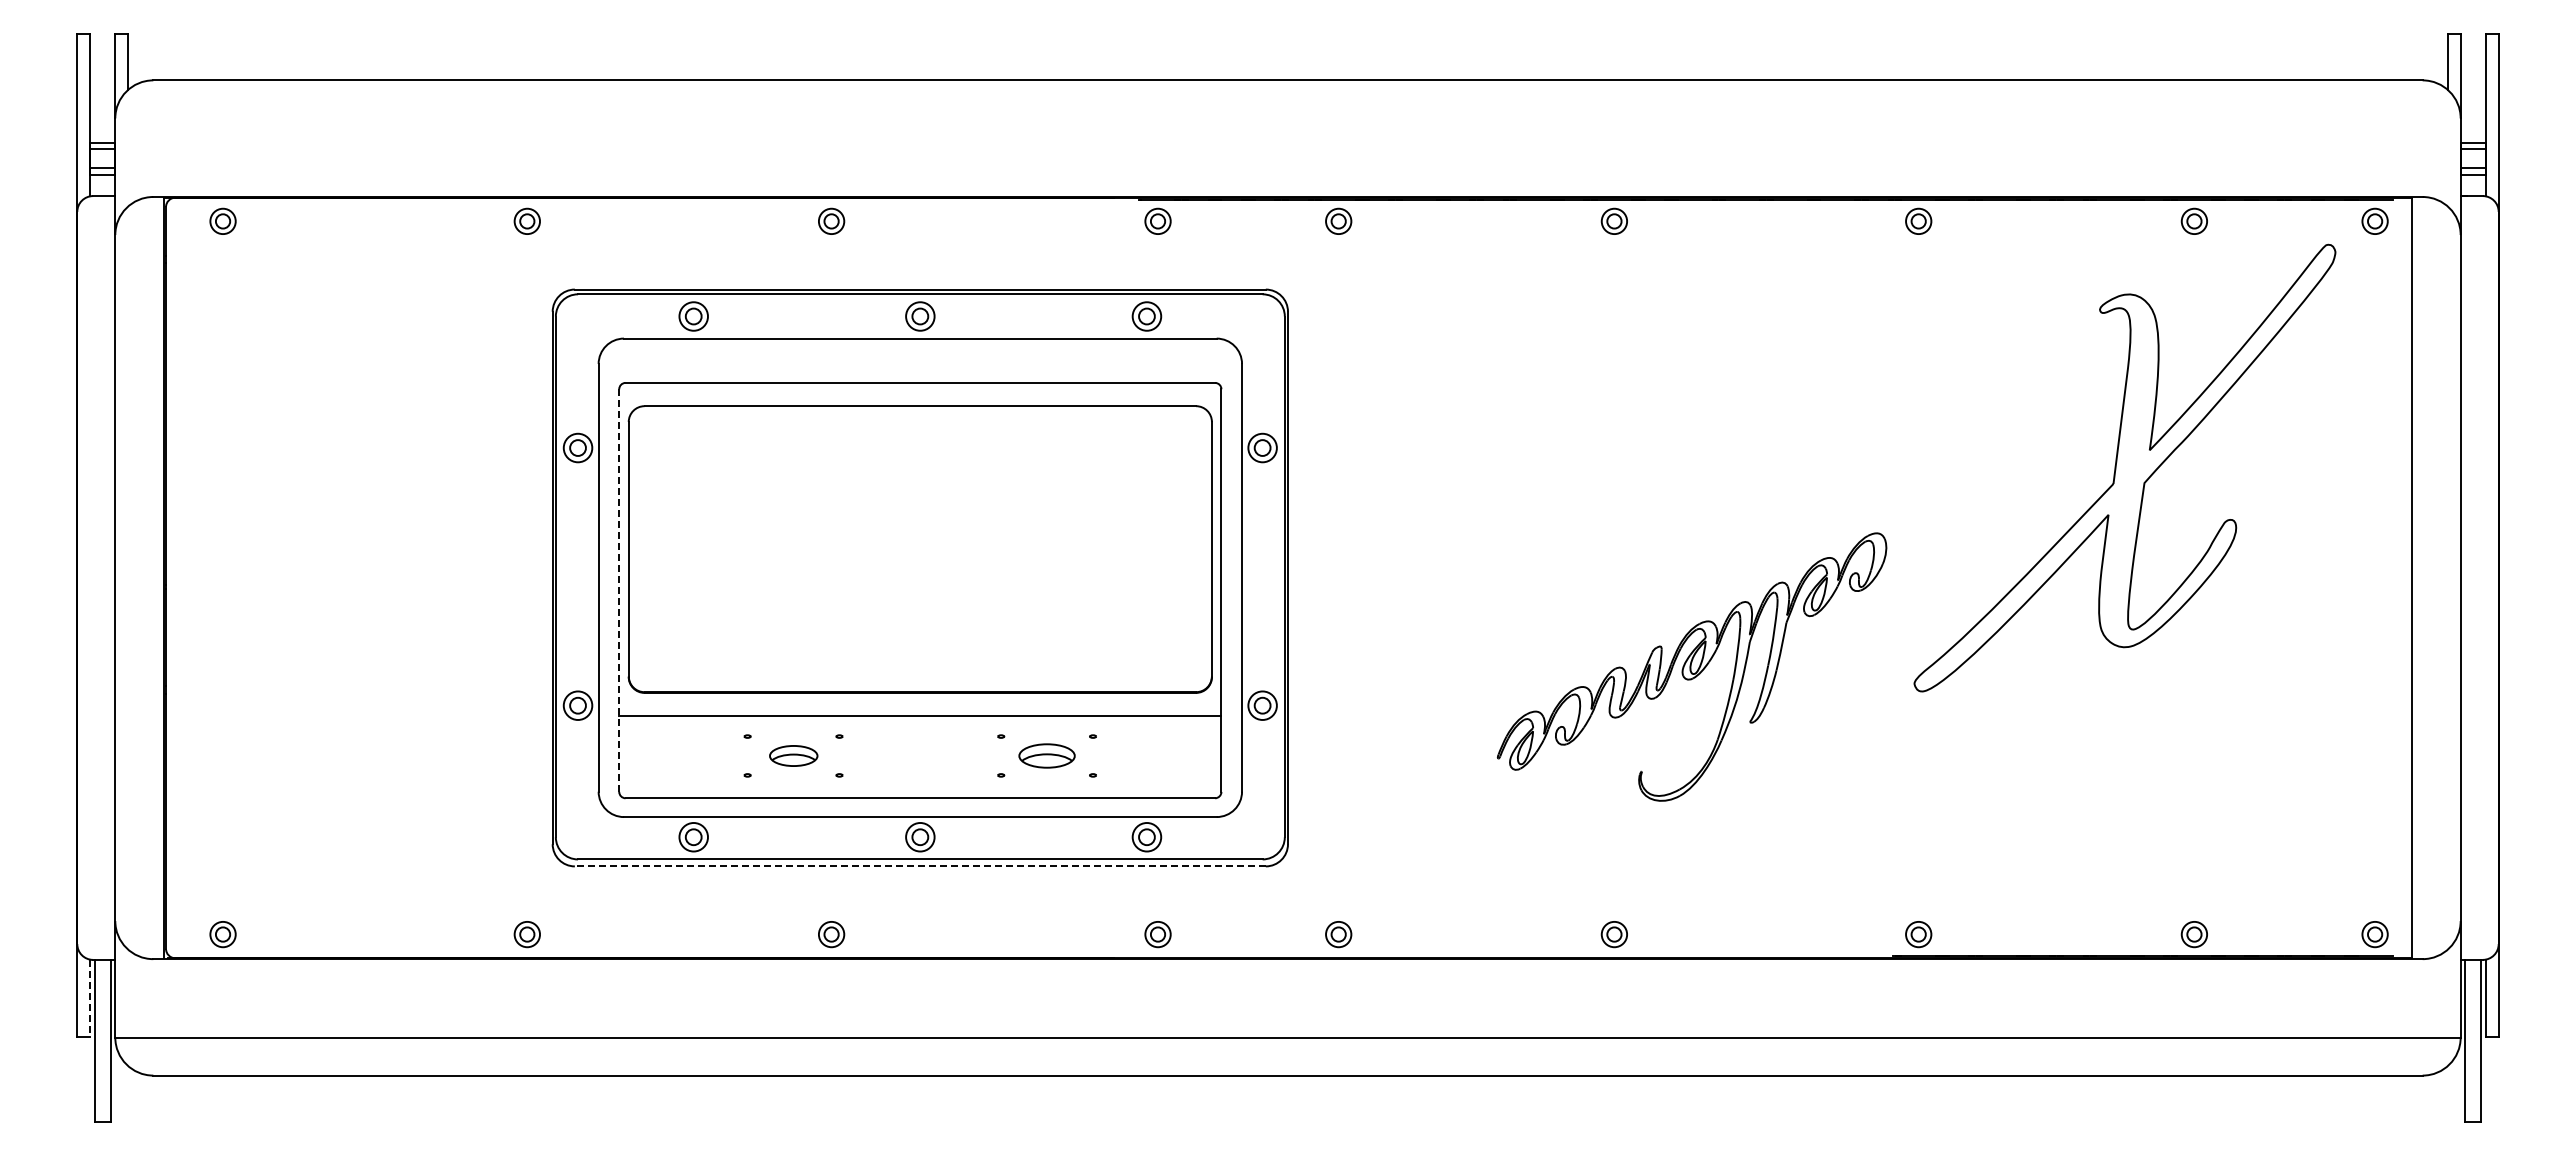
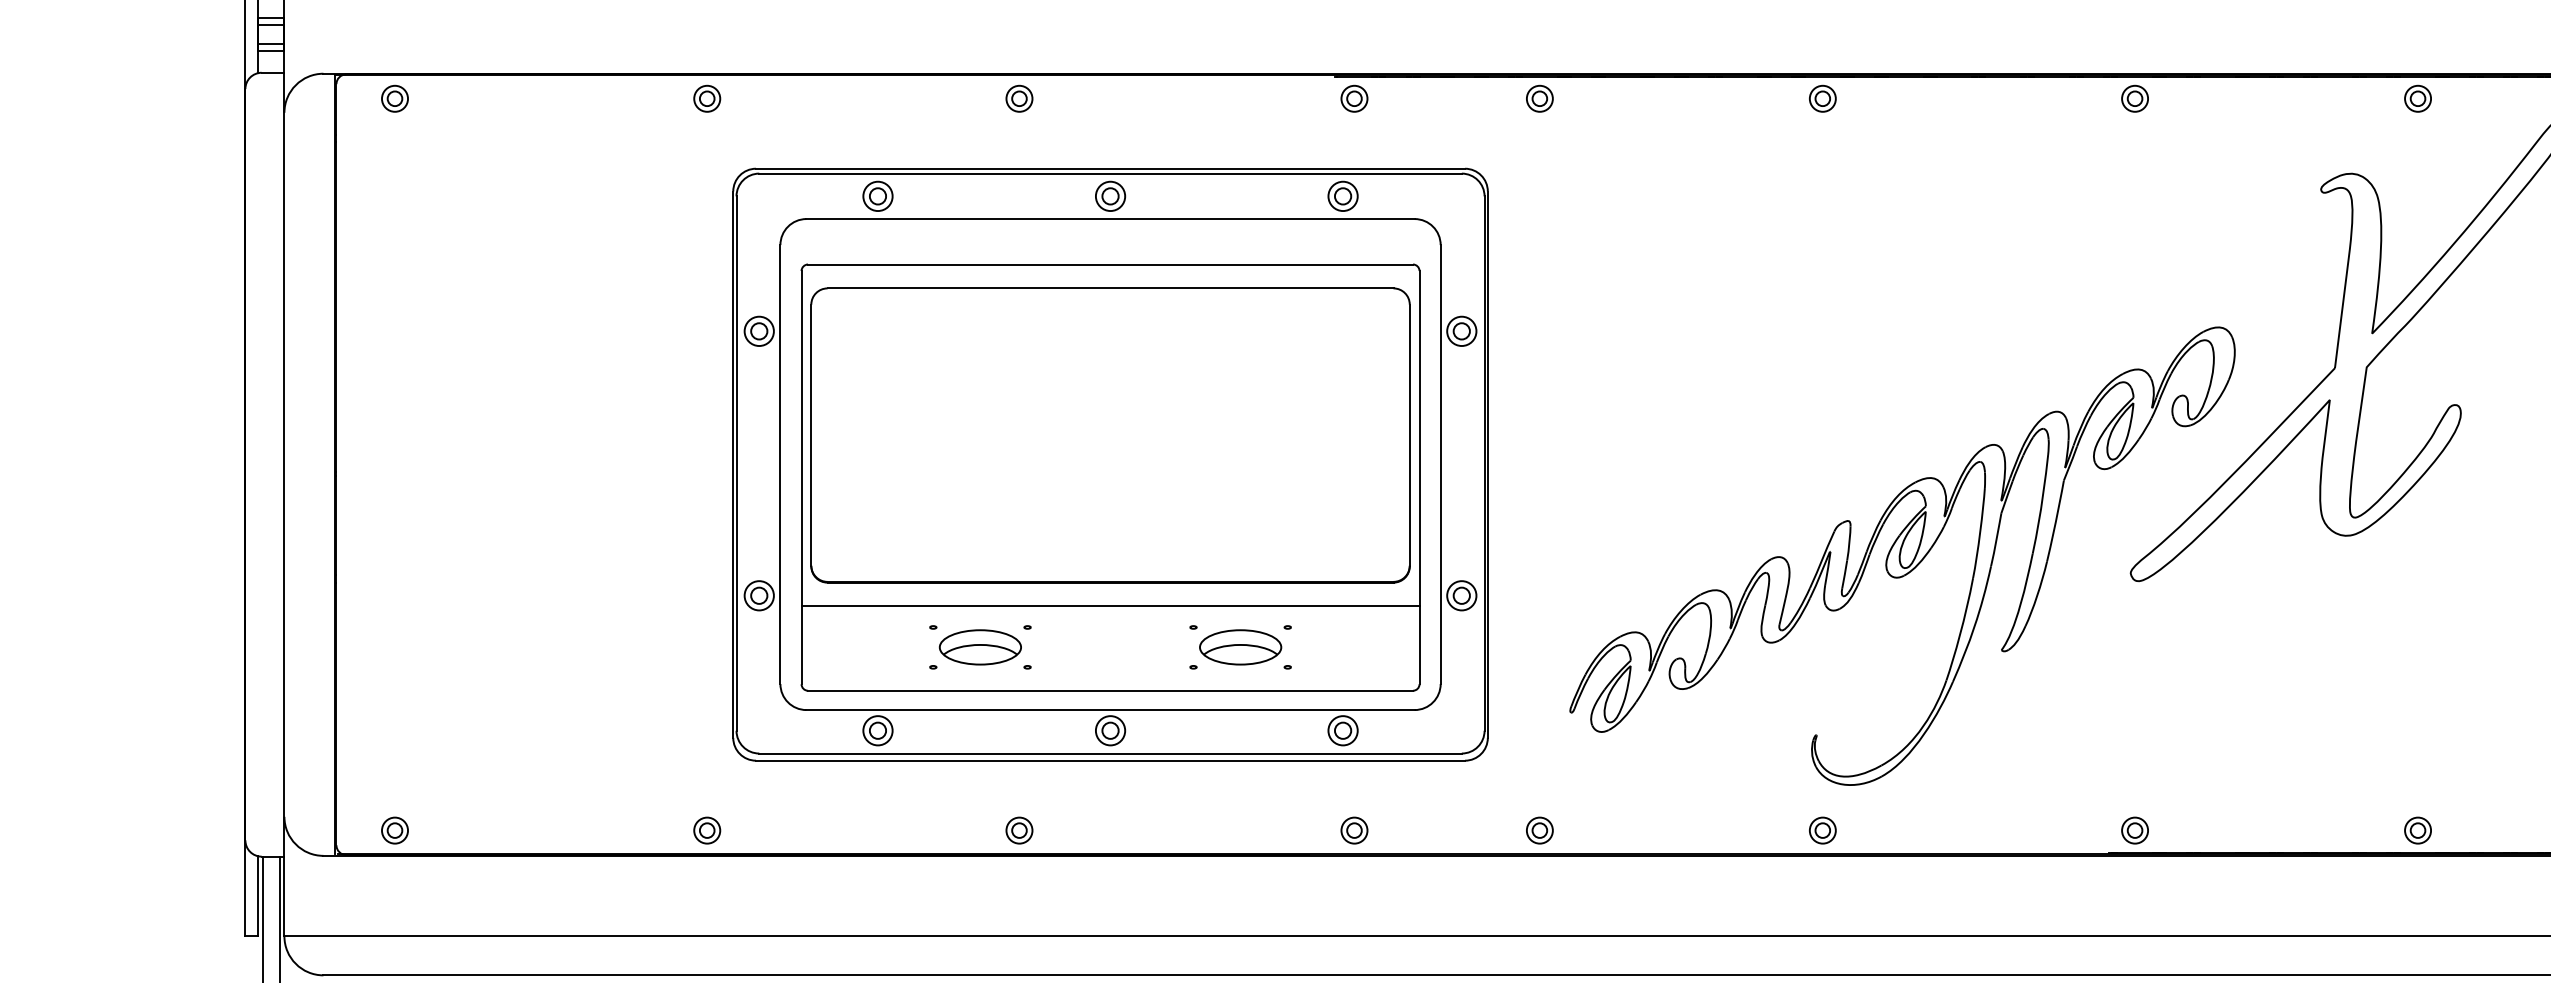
line: (619, 590) -> (801, 477), dashed -> solid
part: (1691, 666) -> (1901, 555), size x1.67
part: (793, 755) -> (980, 646), size x1.67
part: (1046, 755) -> (1240, 646), size x1.43
line: (919, 866) -> (1109, 760), dashed -> solid
line: (89, 998) -> (257, 896), dashed -> solid

